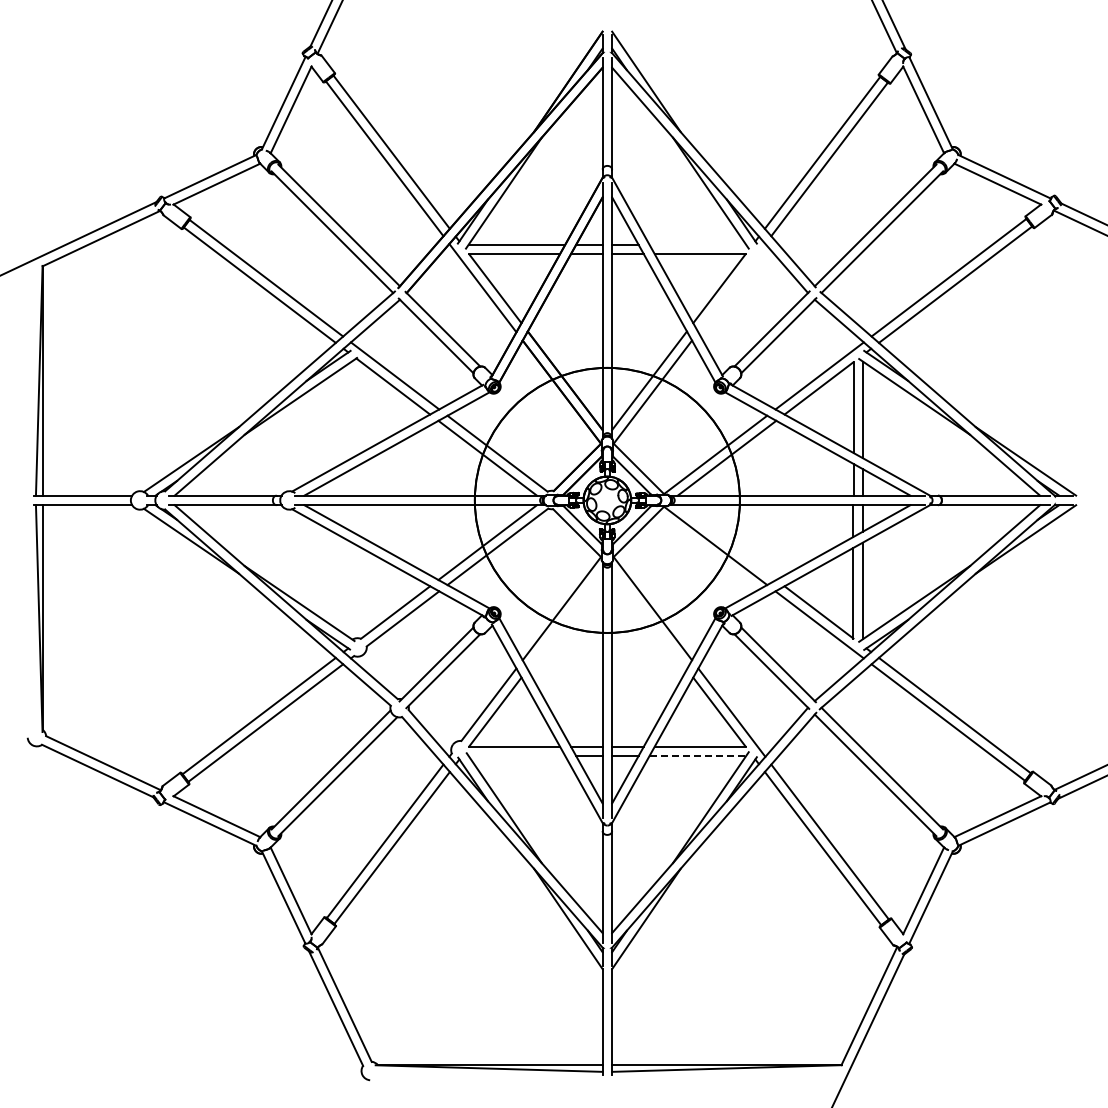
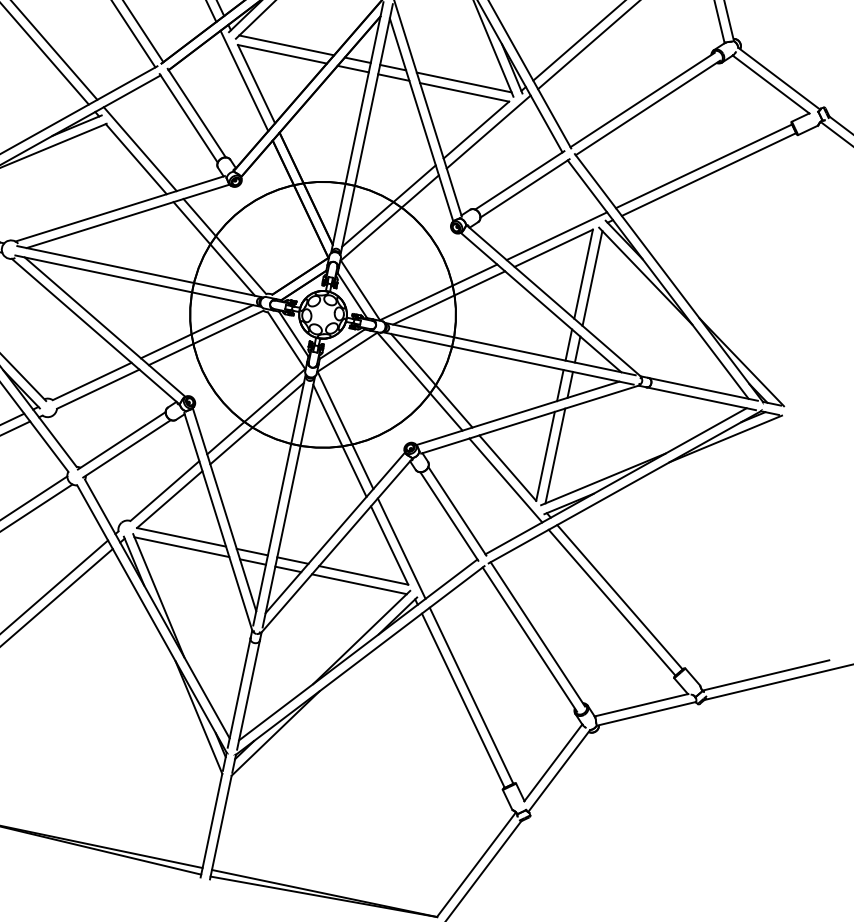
line: (697, 244) -> (463, 82), added
line: (731, 287) -> (488, 131), added
line: (726, 542) -> (431, 380), added
line: (564, 619) -> (256, 422), added
line: (649, 619) -> (339, 440), added
line: (516, 756) -> (181, 547), added
line: (698, 756) -> (359, 584), dashed -> solid

